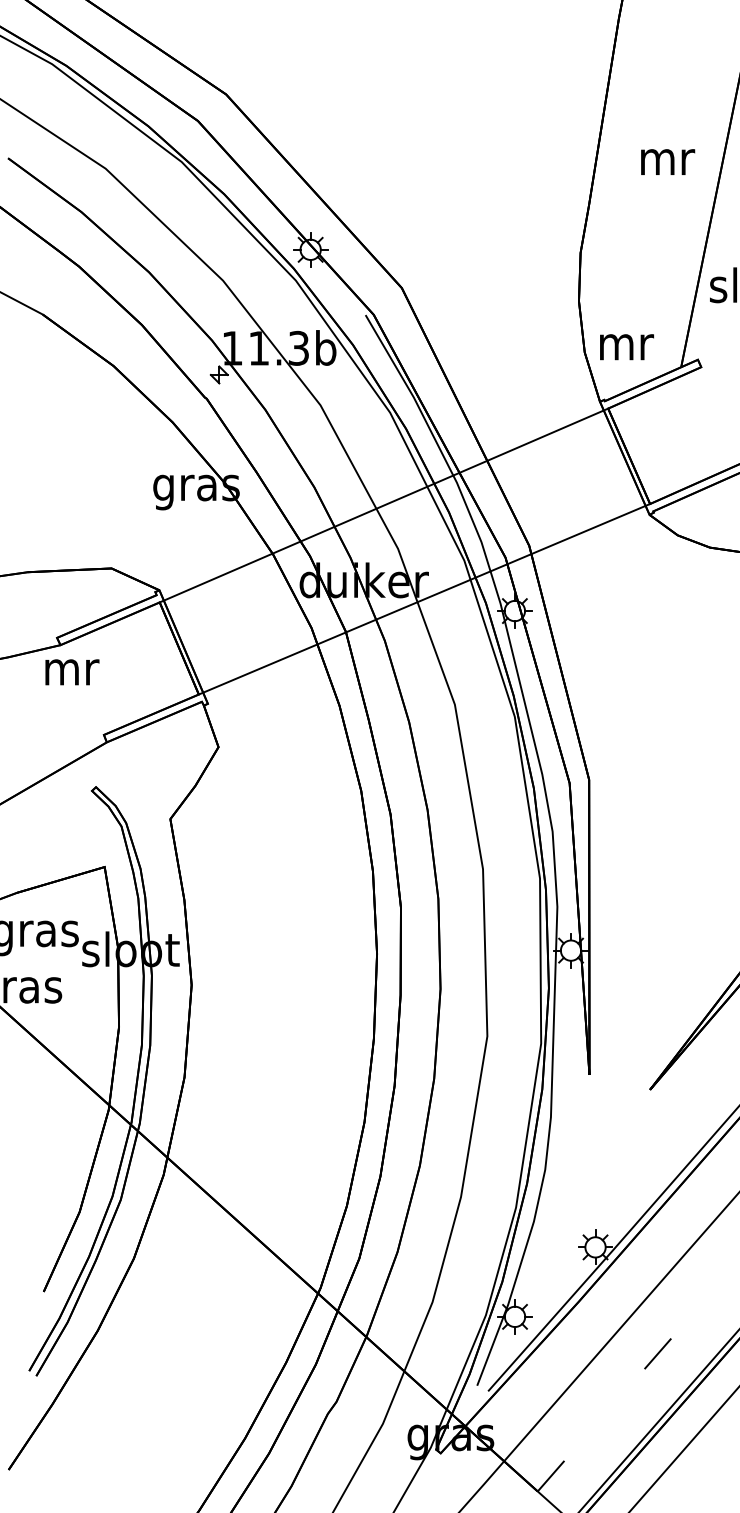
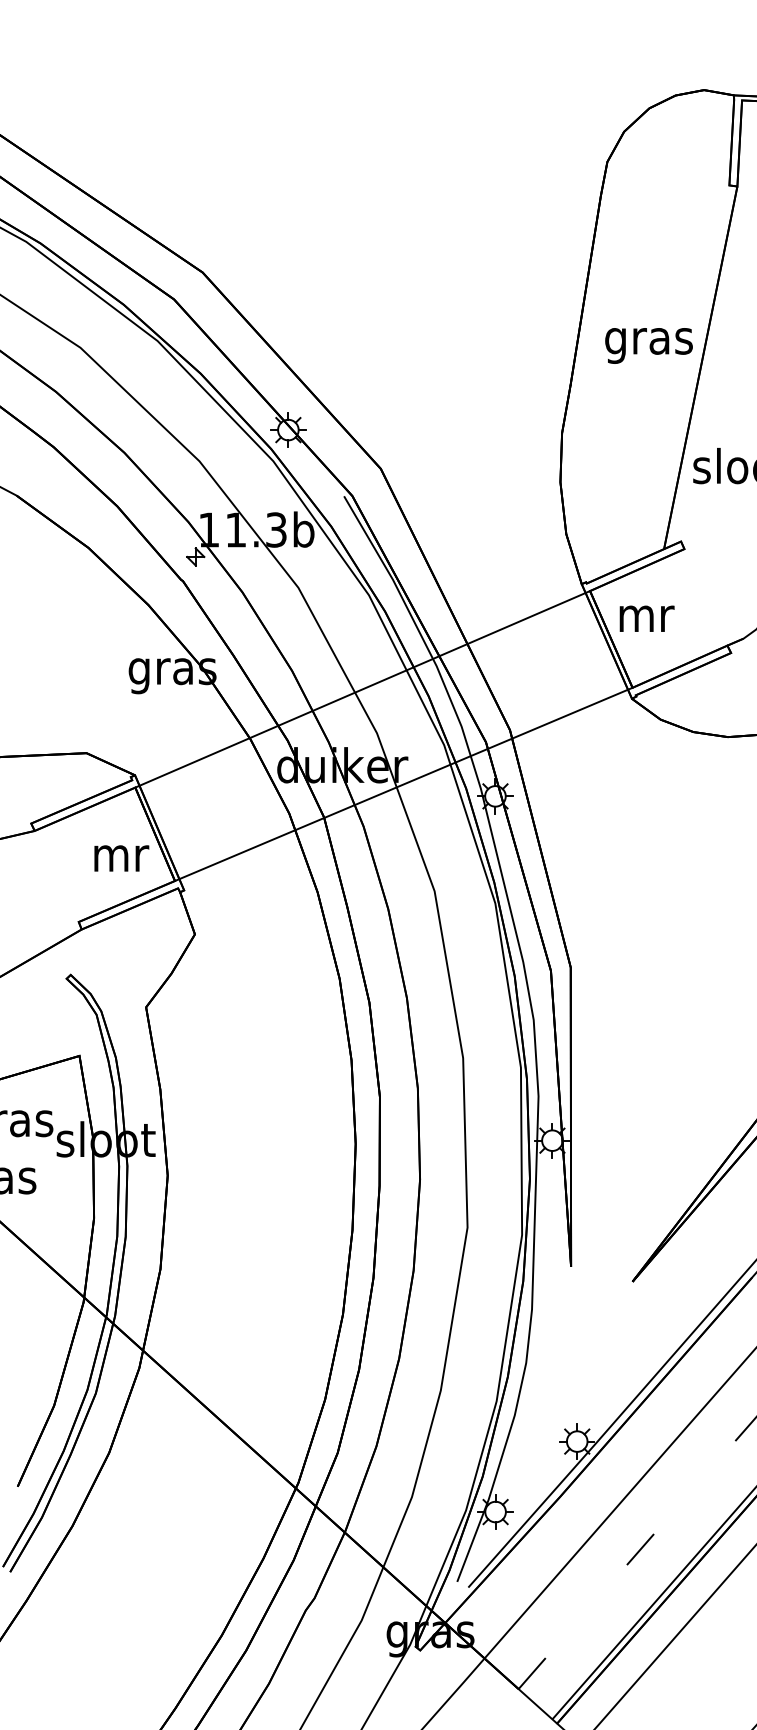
text: (665, 166) -> (648, 345), mr -> gras
text: (626, 346) -> (646, 618), moved
text: (72, 672) -> (121, 858), moved

